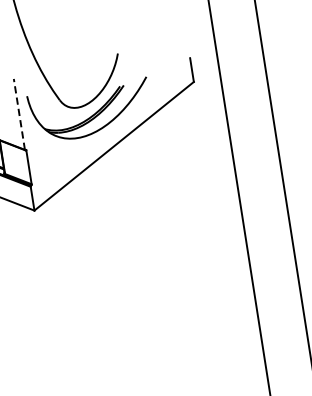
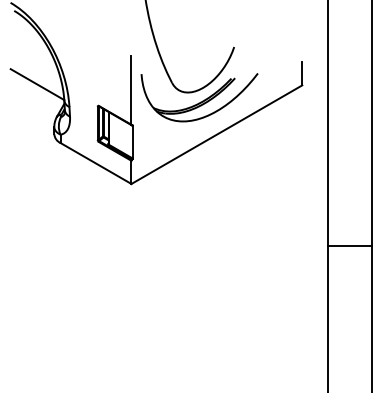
line: (19, 114) -> (131, 90), dashed -> solid
line: (269, 239) -> (350, 246), added

